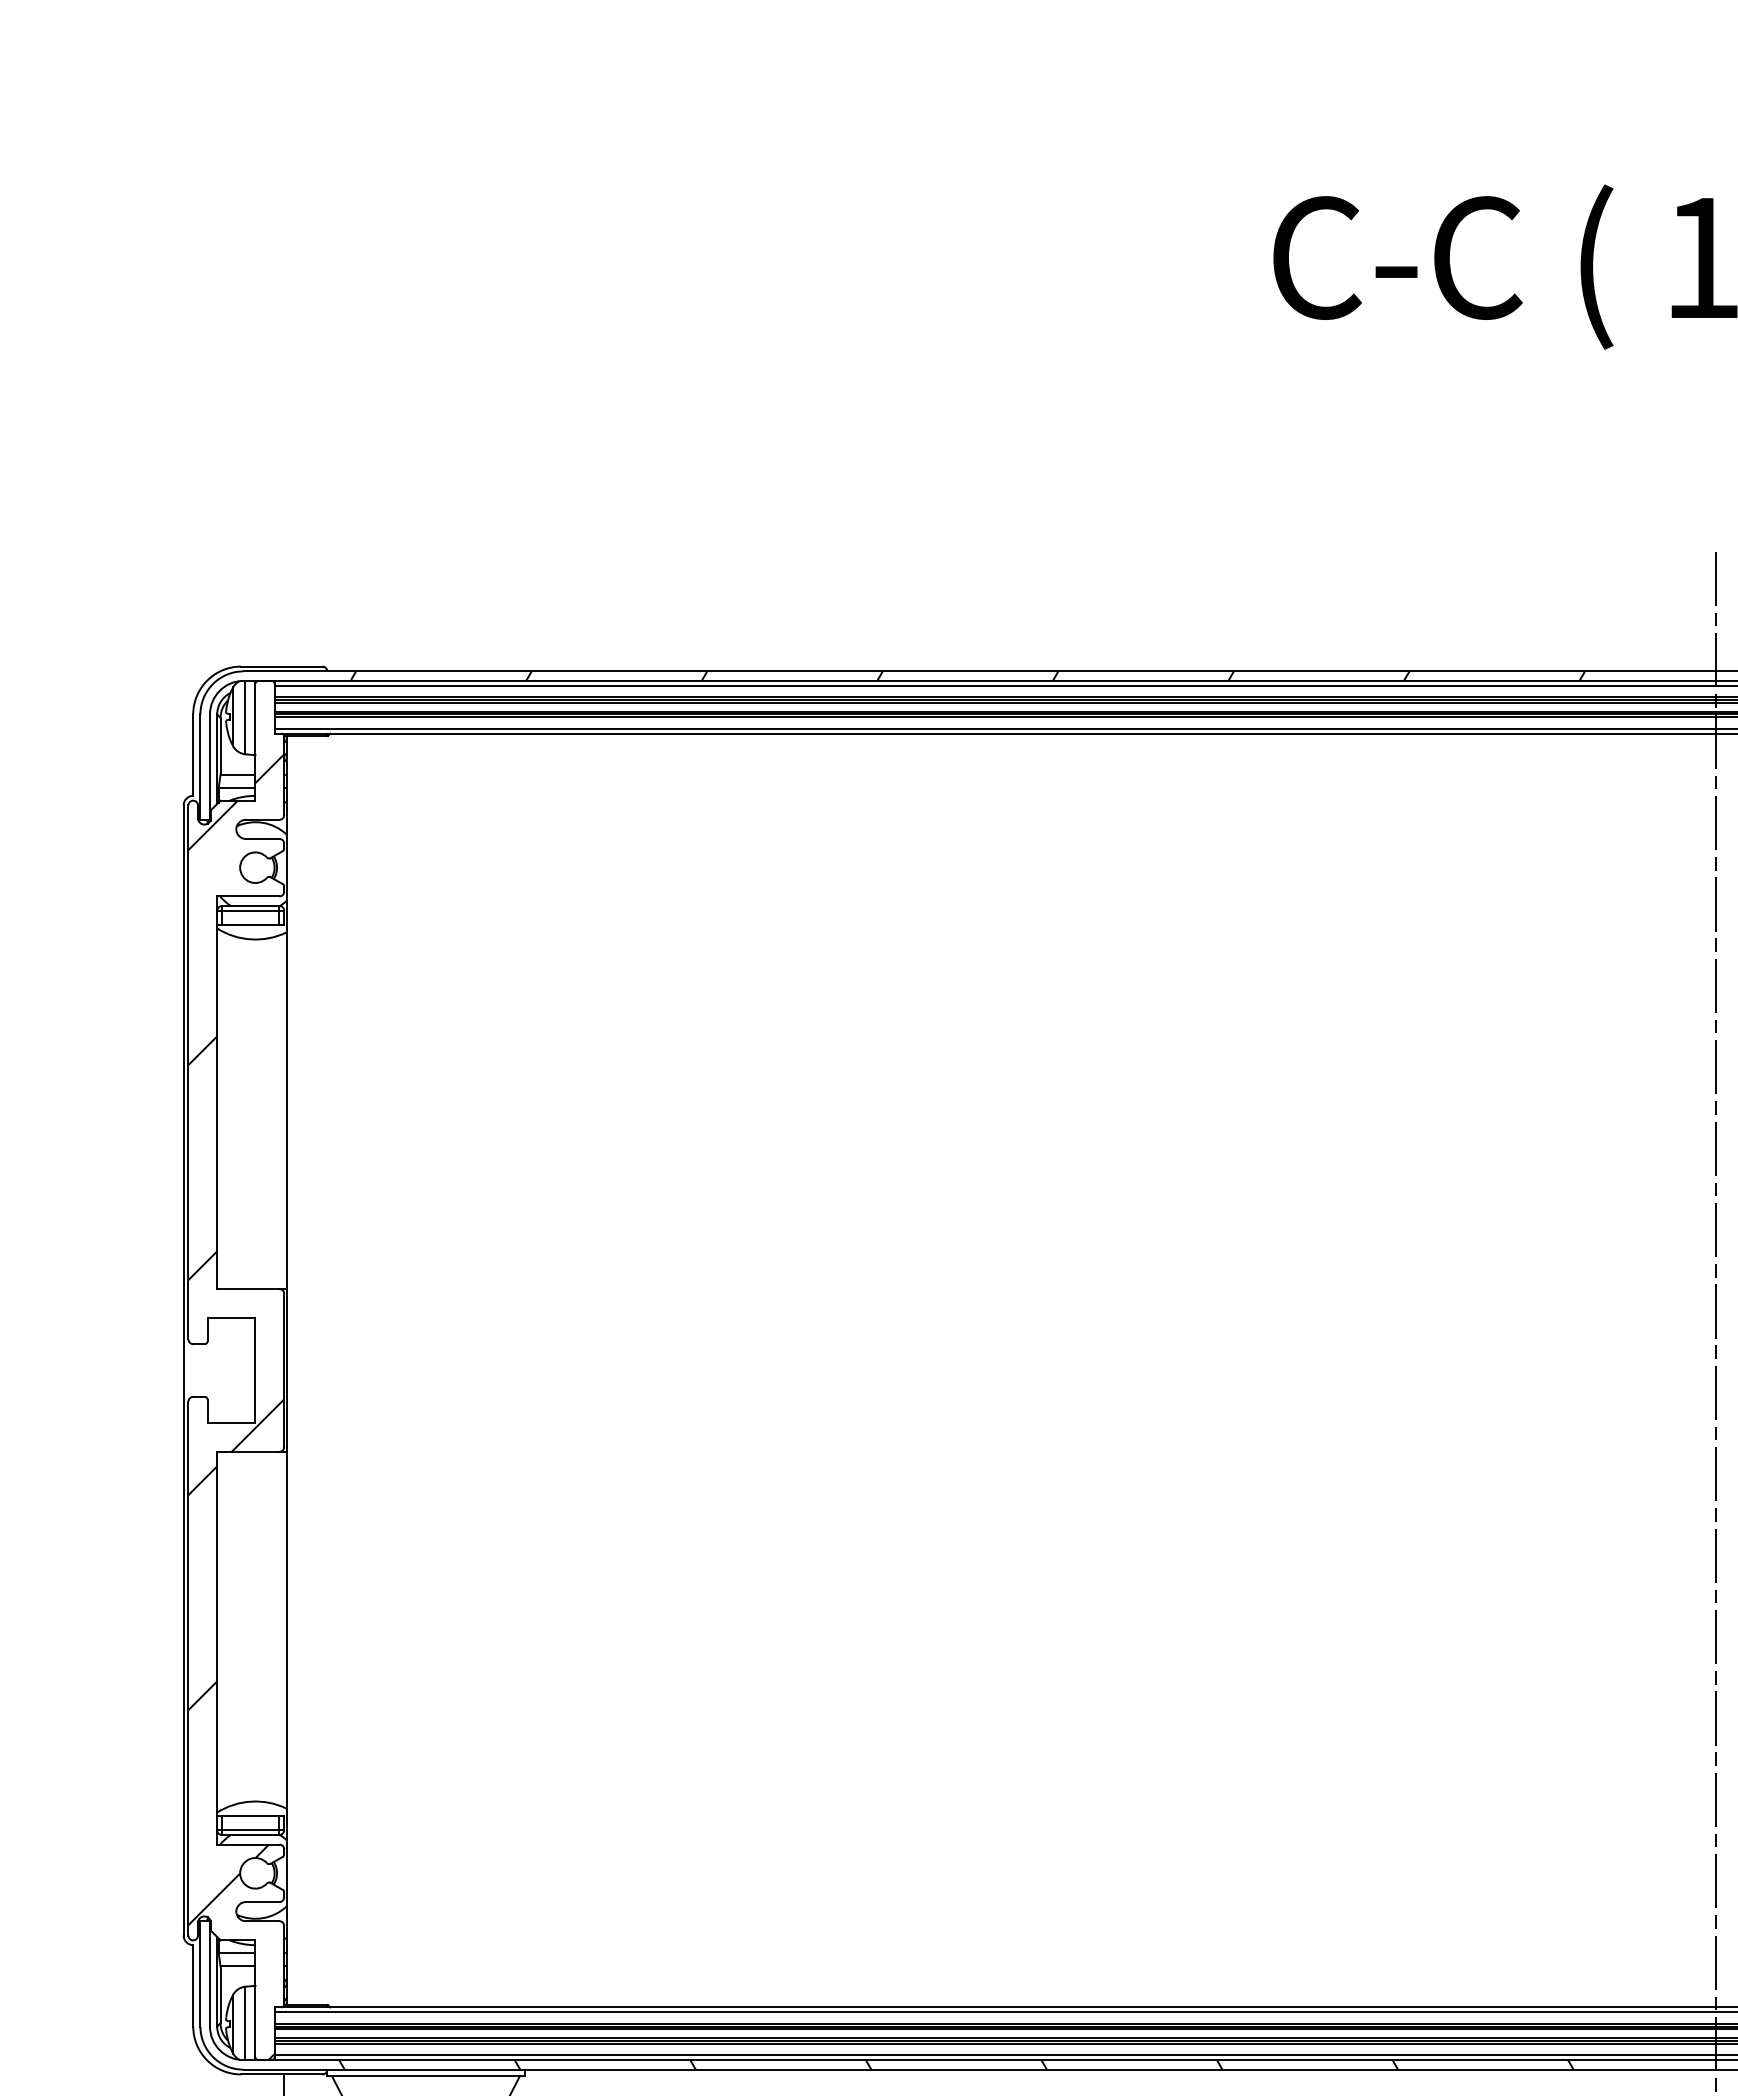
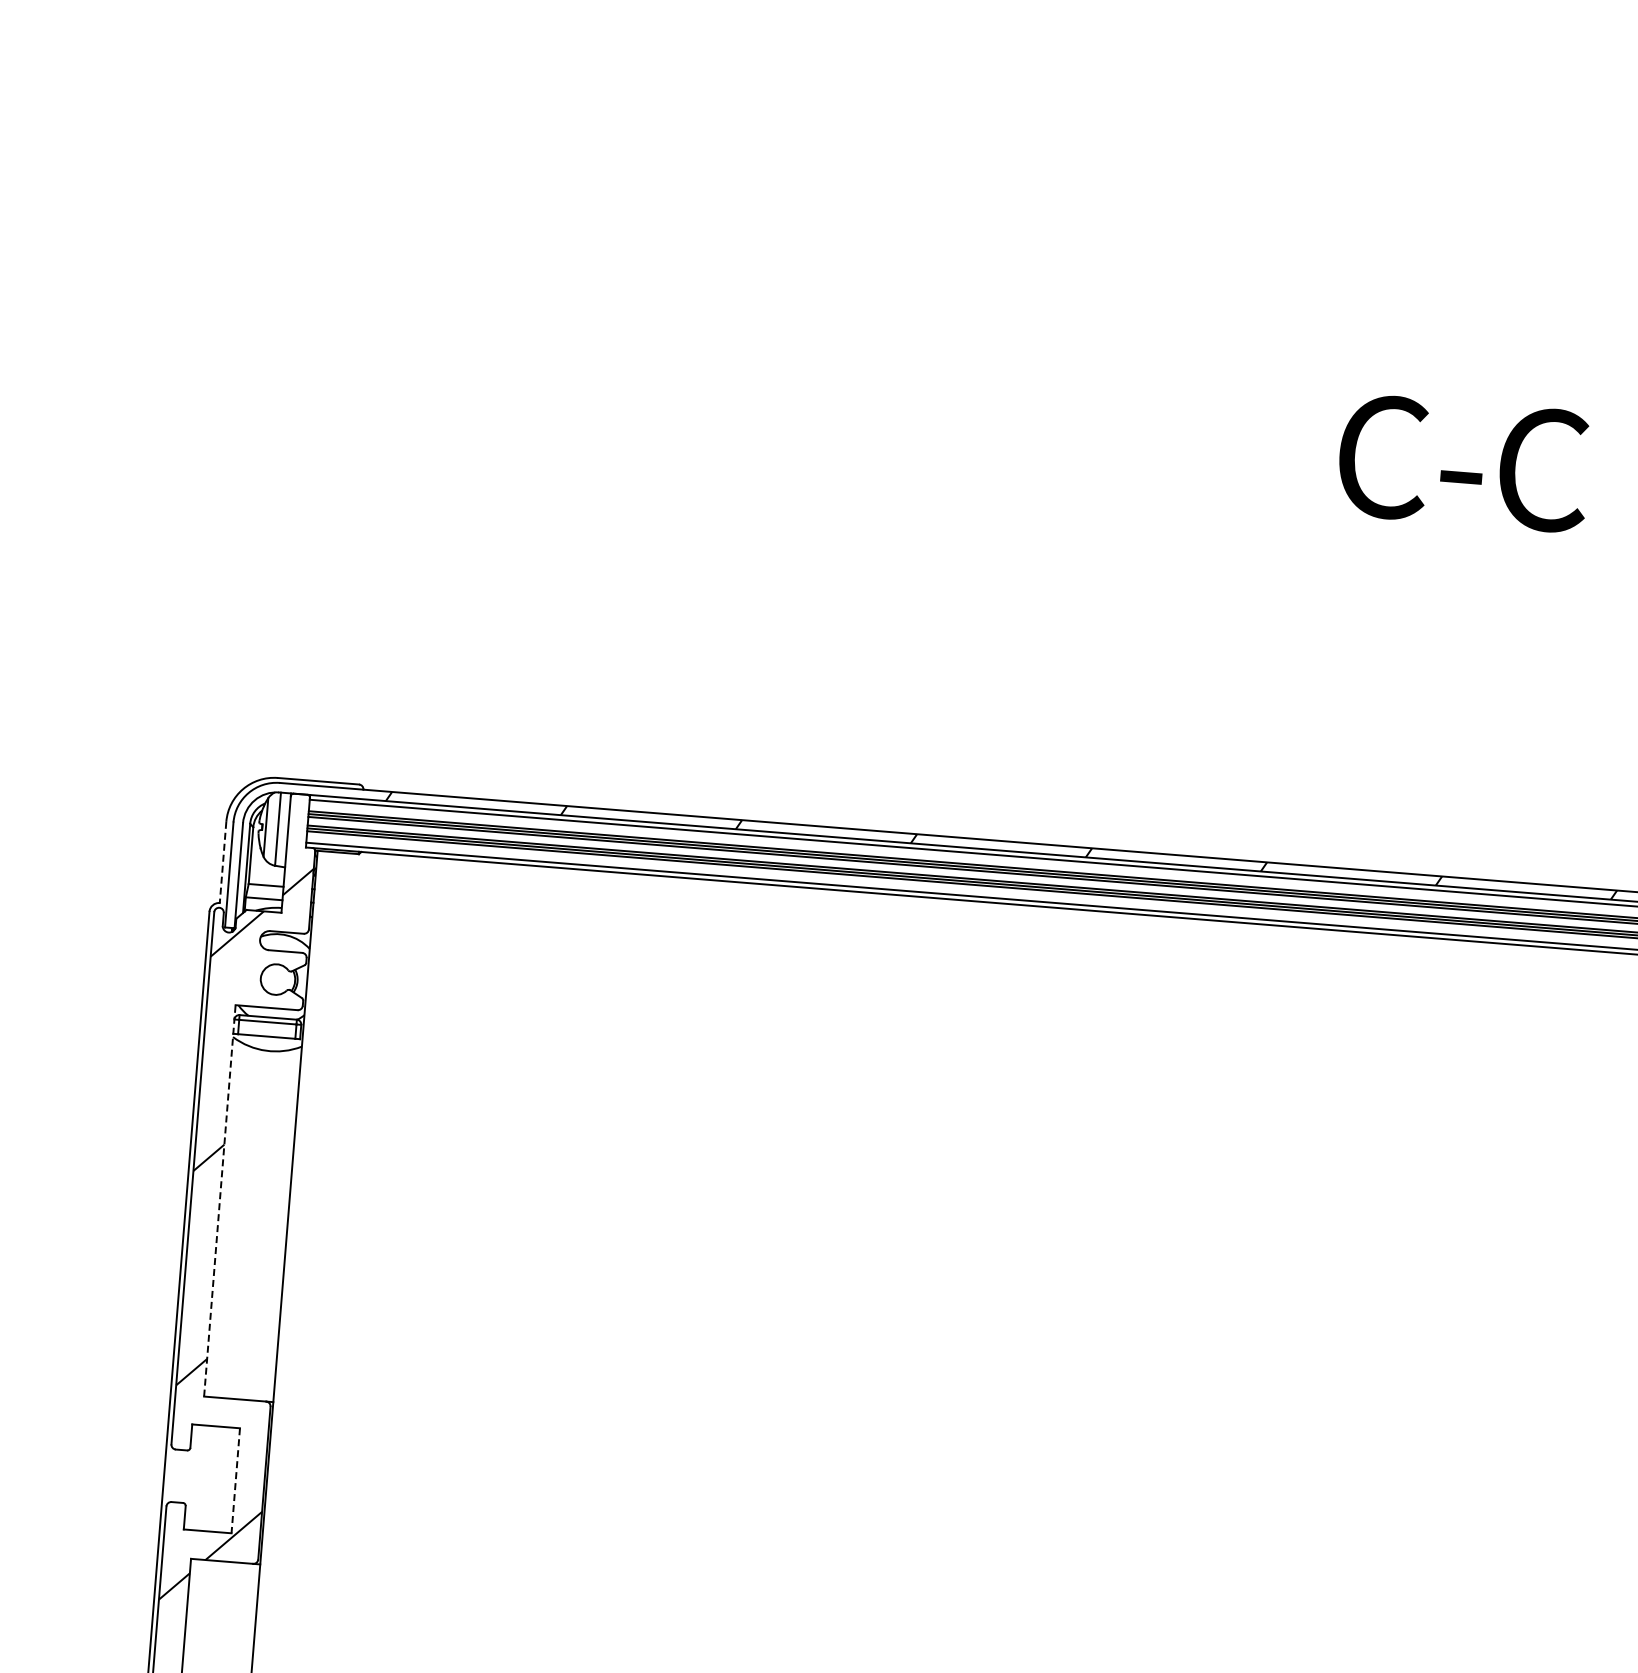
line: (193, 755) -> (223, 862), solid -> dashed
line: (217, 1092) -> (220, 1200), solid -> dashed
line: (255, 1370) -> (235, 1480), solid -> dashed

